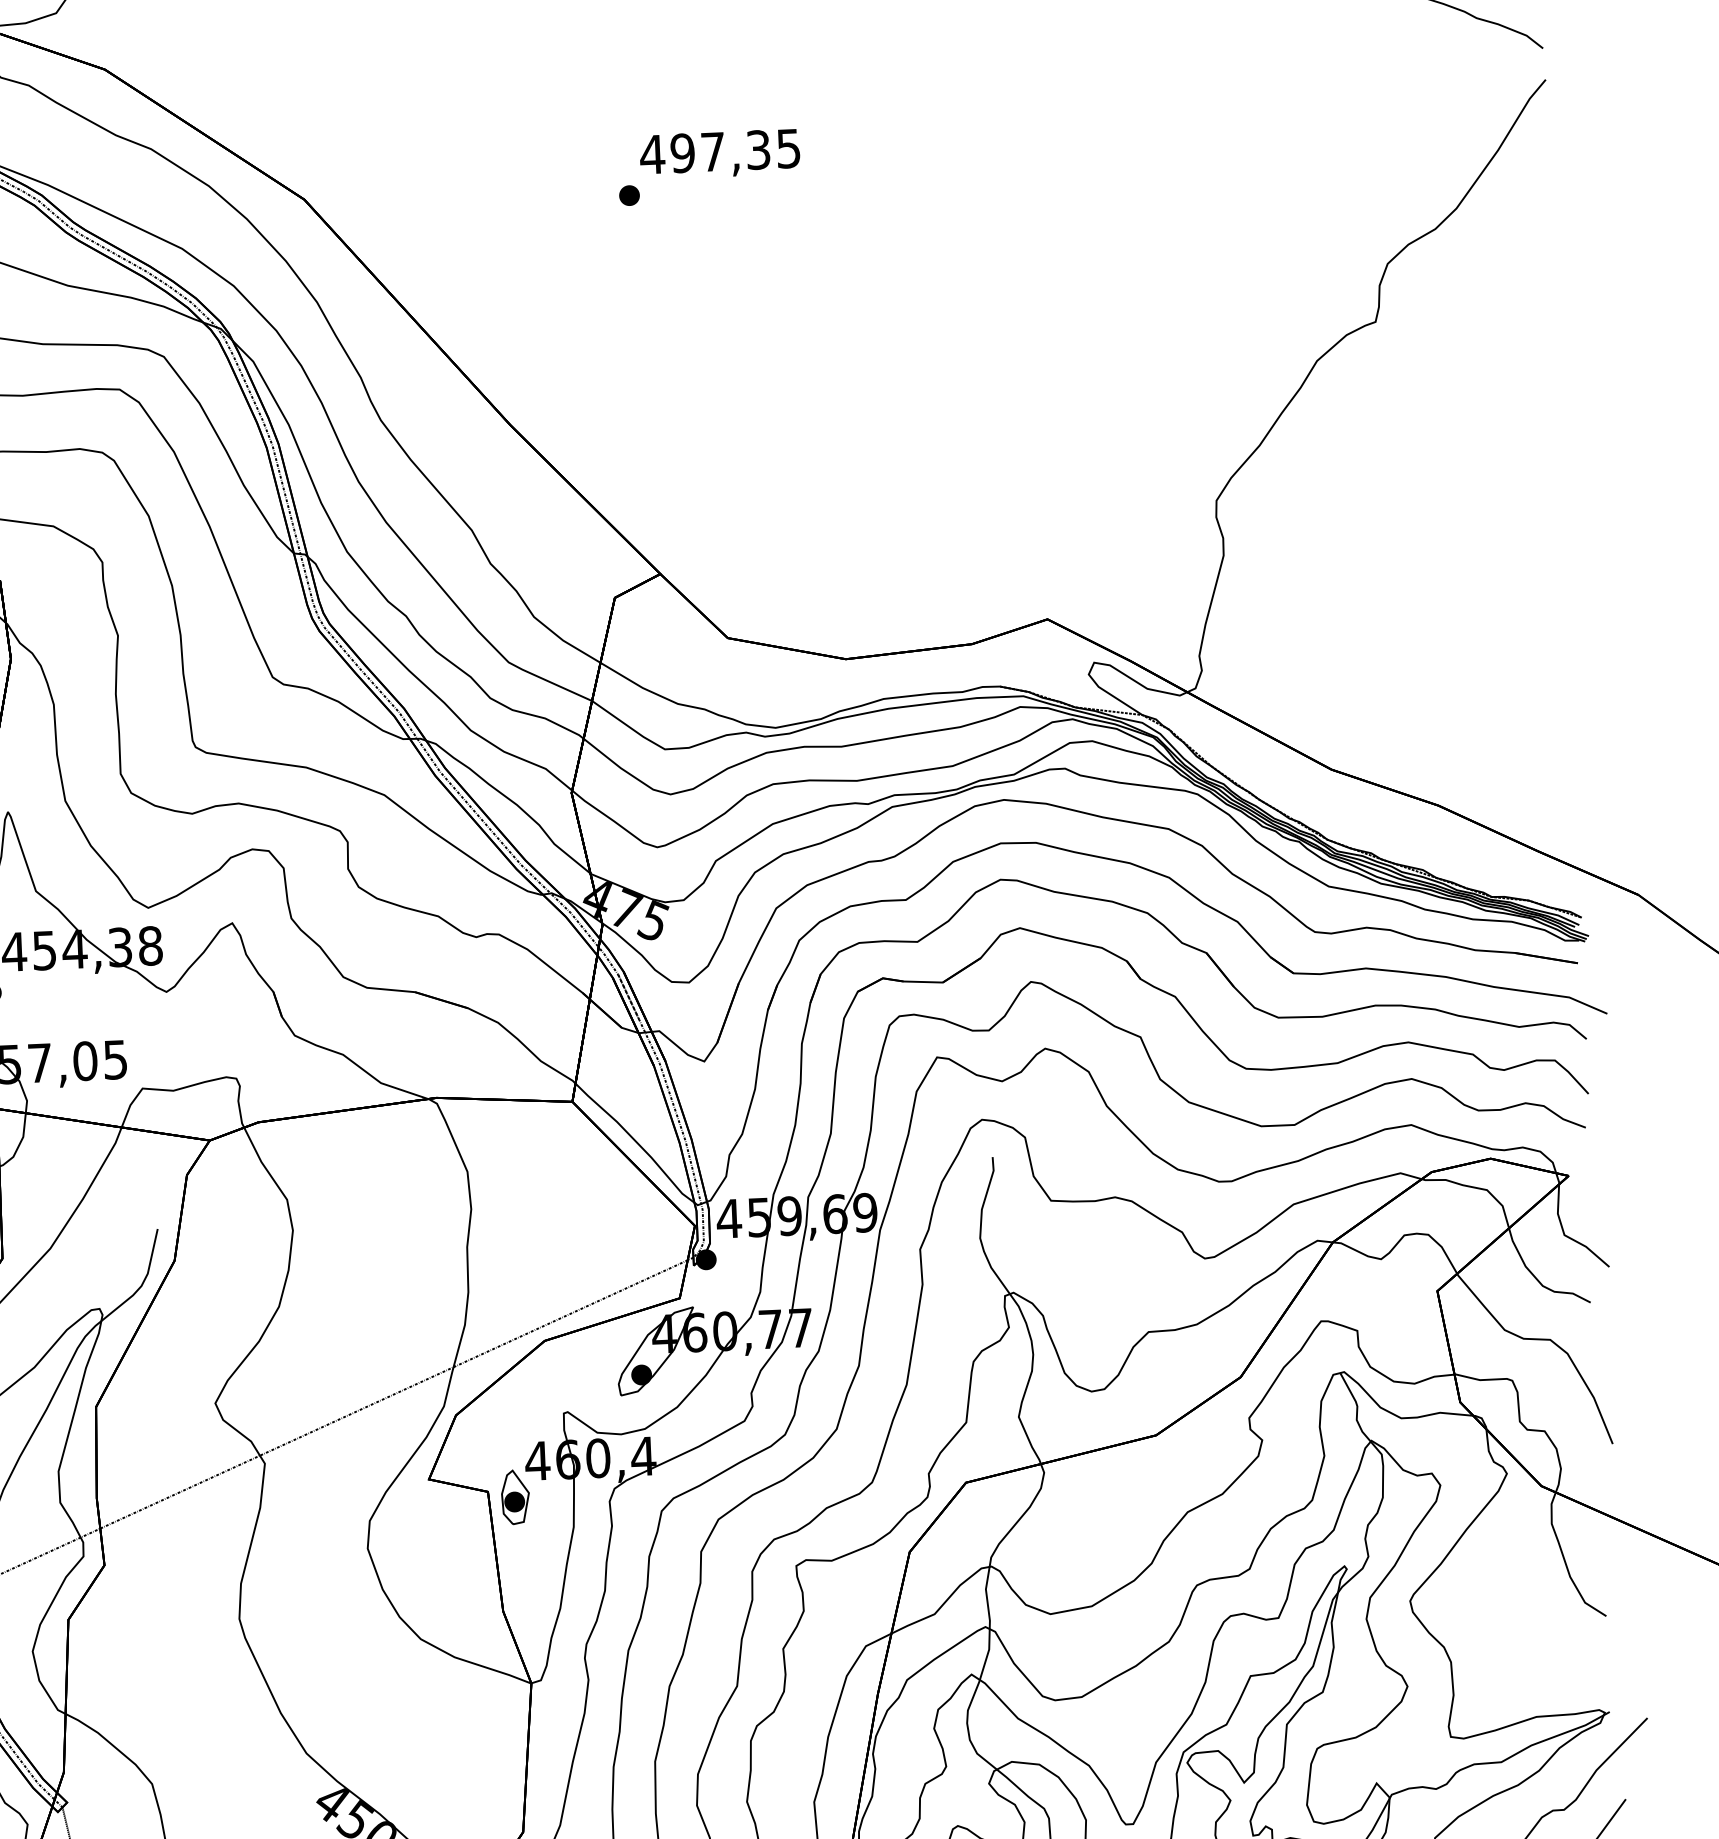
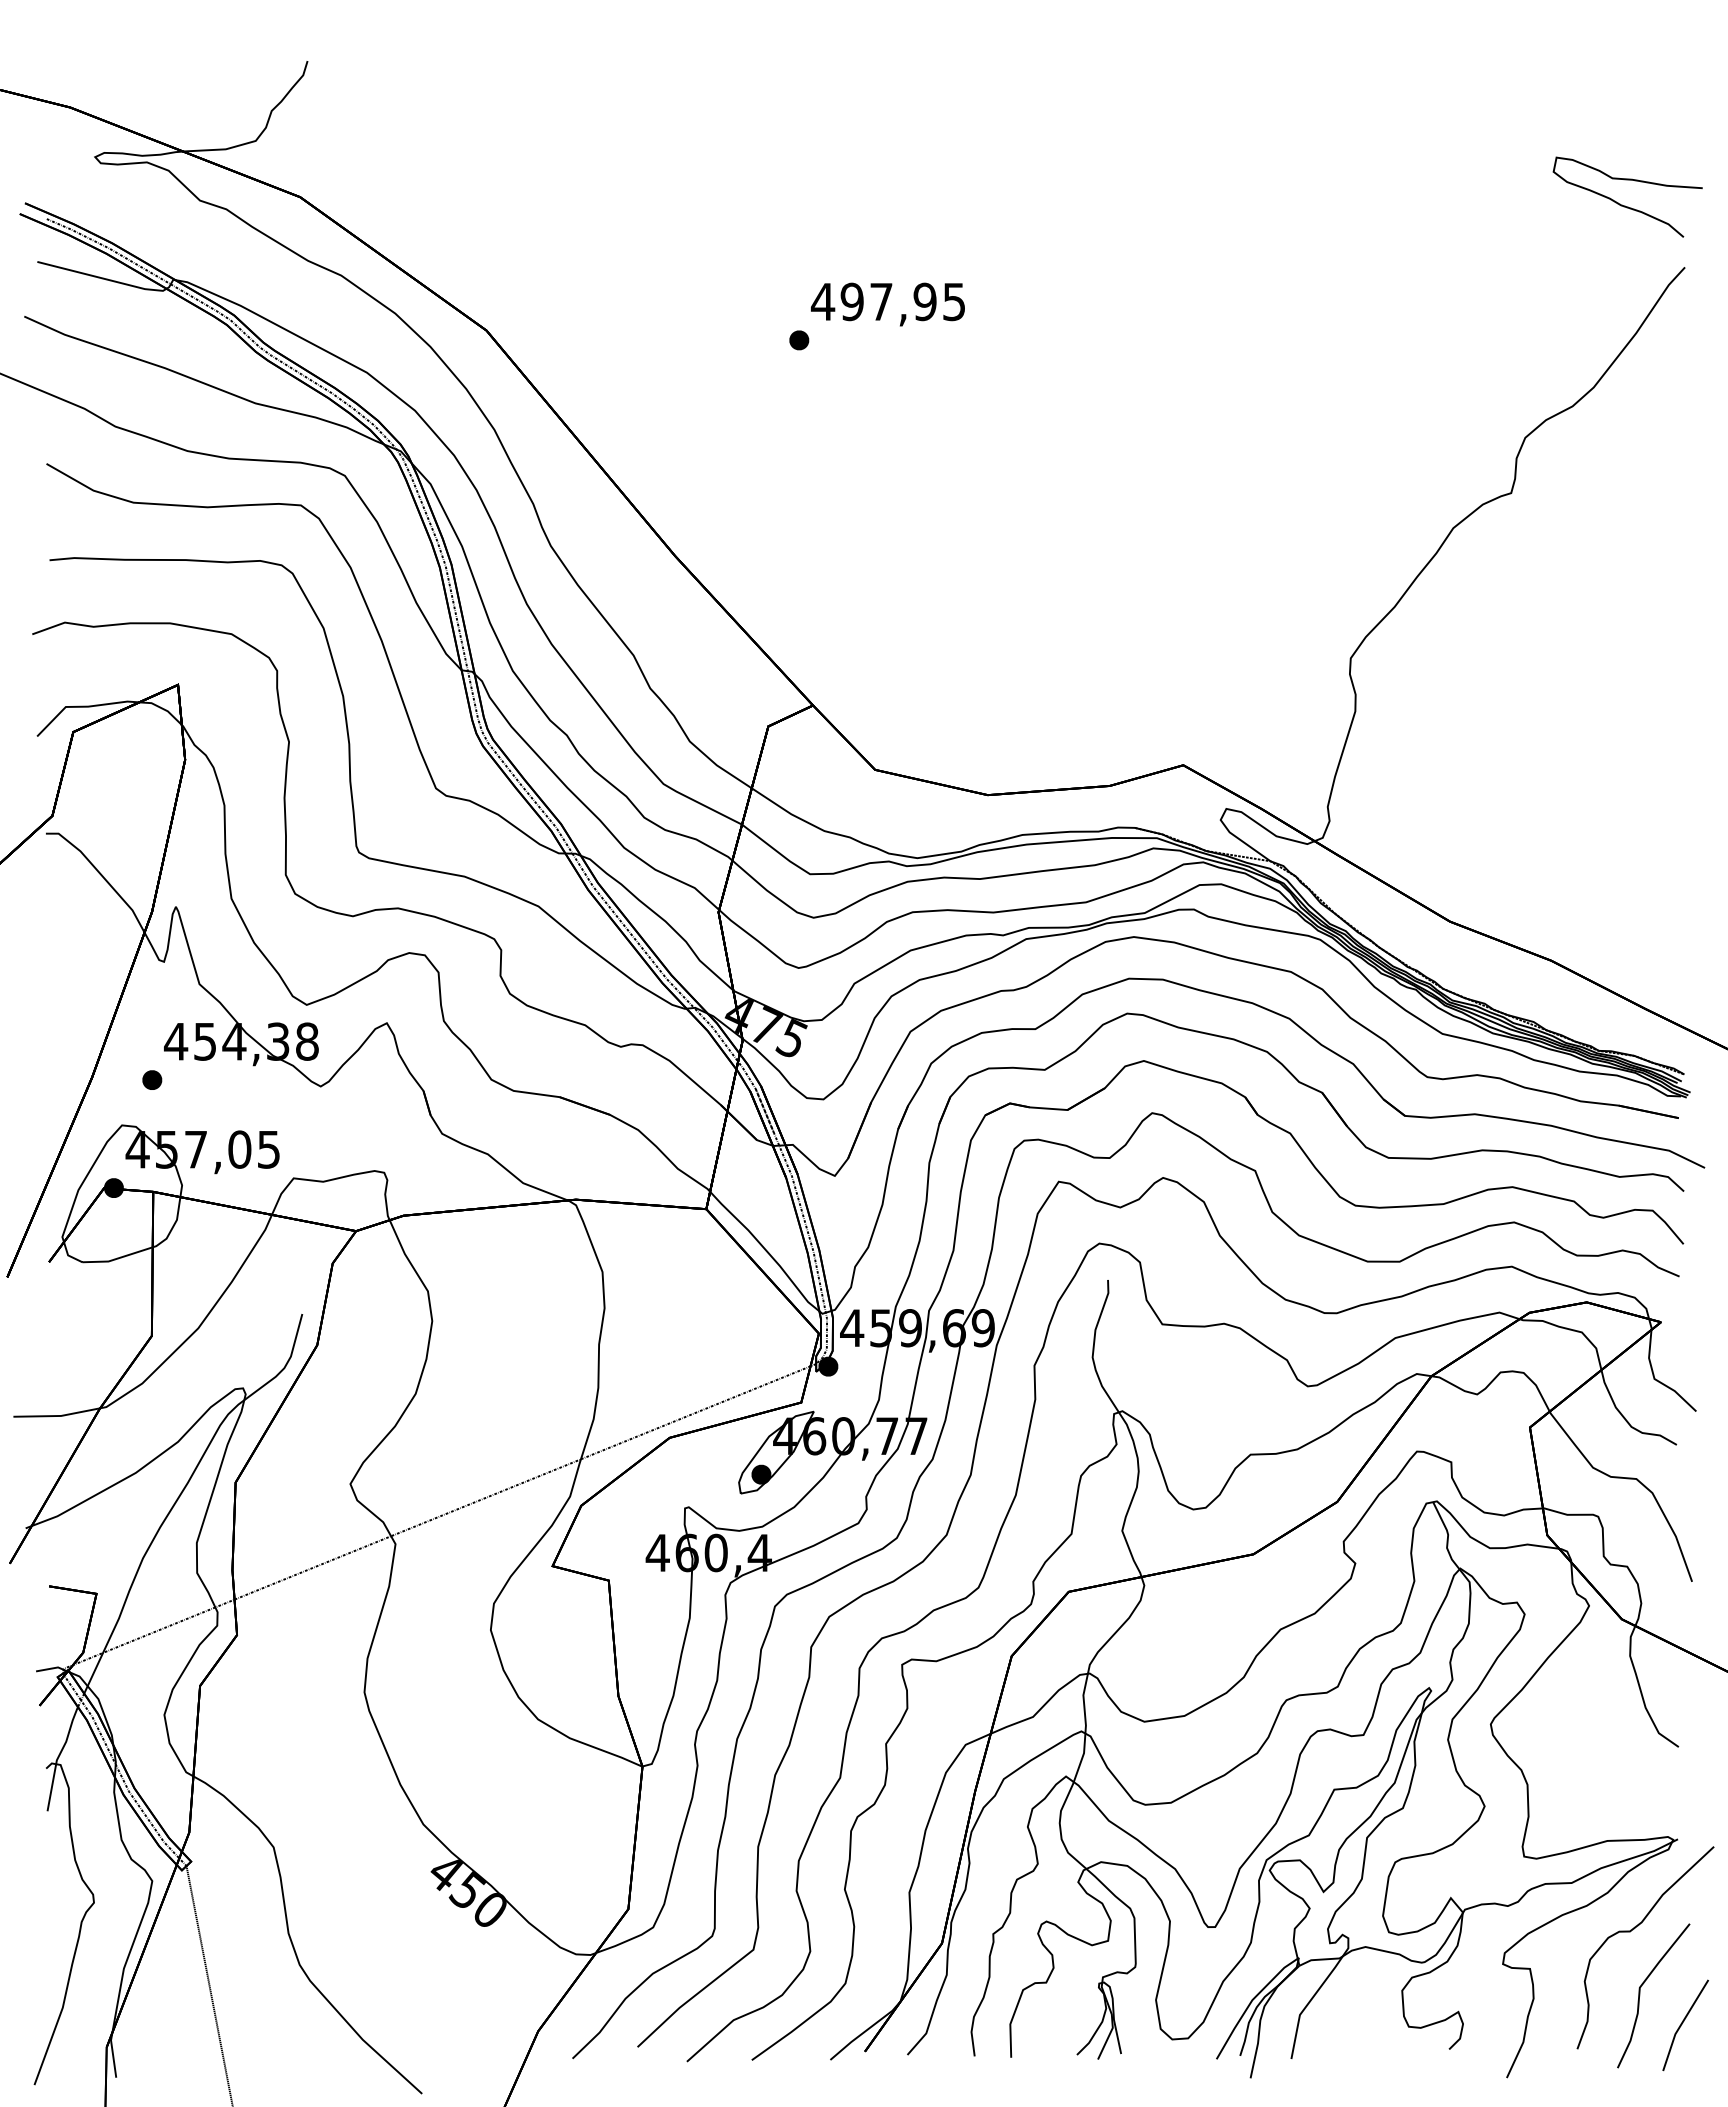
text: (757, 149) -> (924, 301), 497,35 -> 497,95
part: (514, 1496) -> (634, 1586), removed

